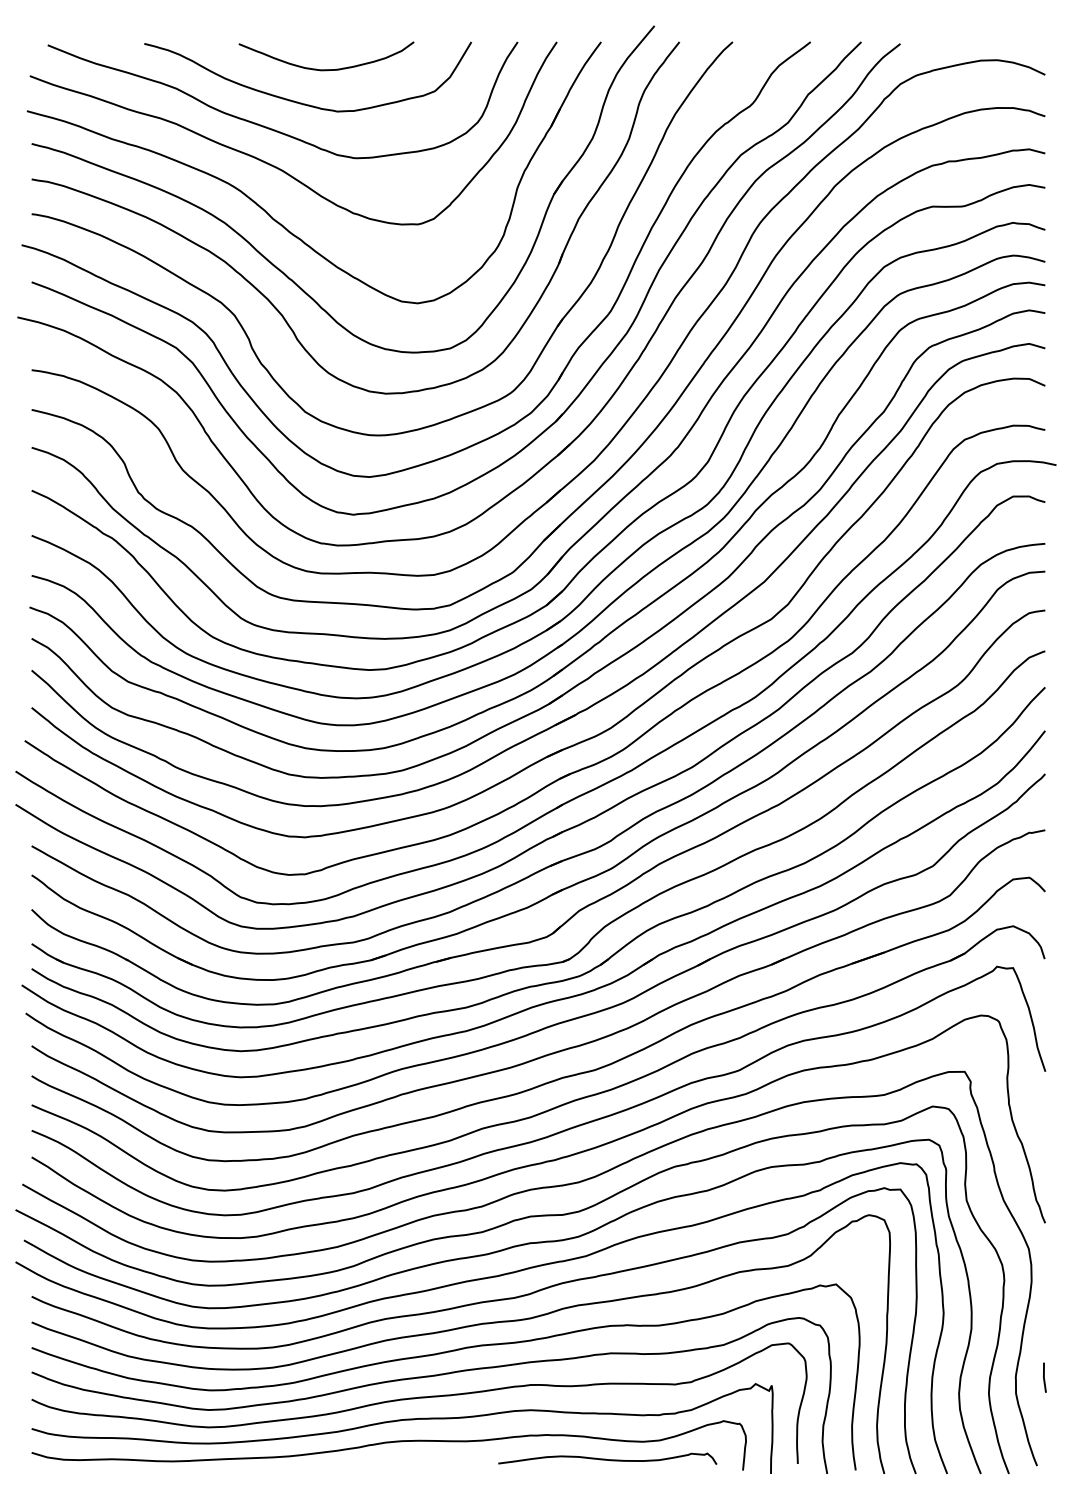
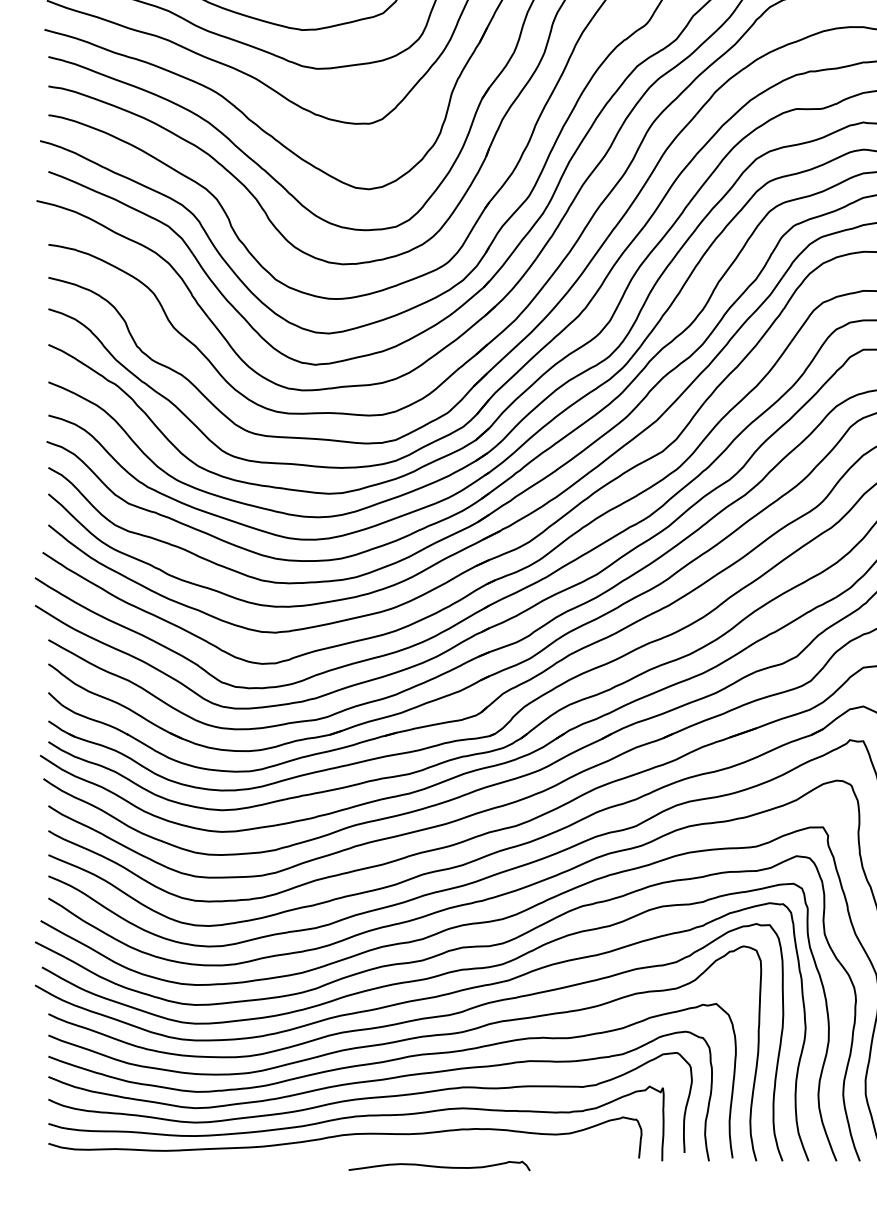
curve: (607, 1459) -> (439, 1166), moved

